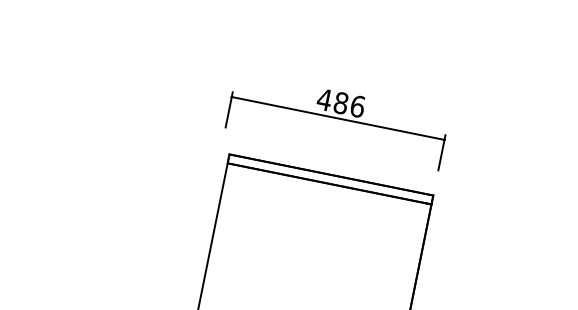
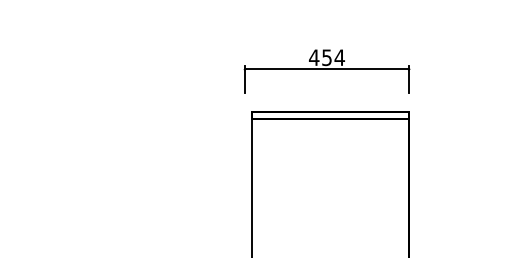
text: (349, 104) -> (333, 57), 486 -> 454

